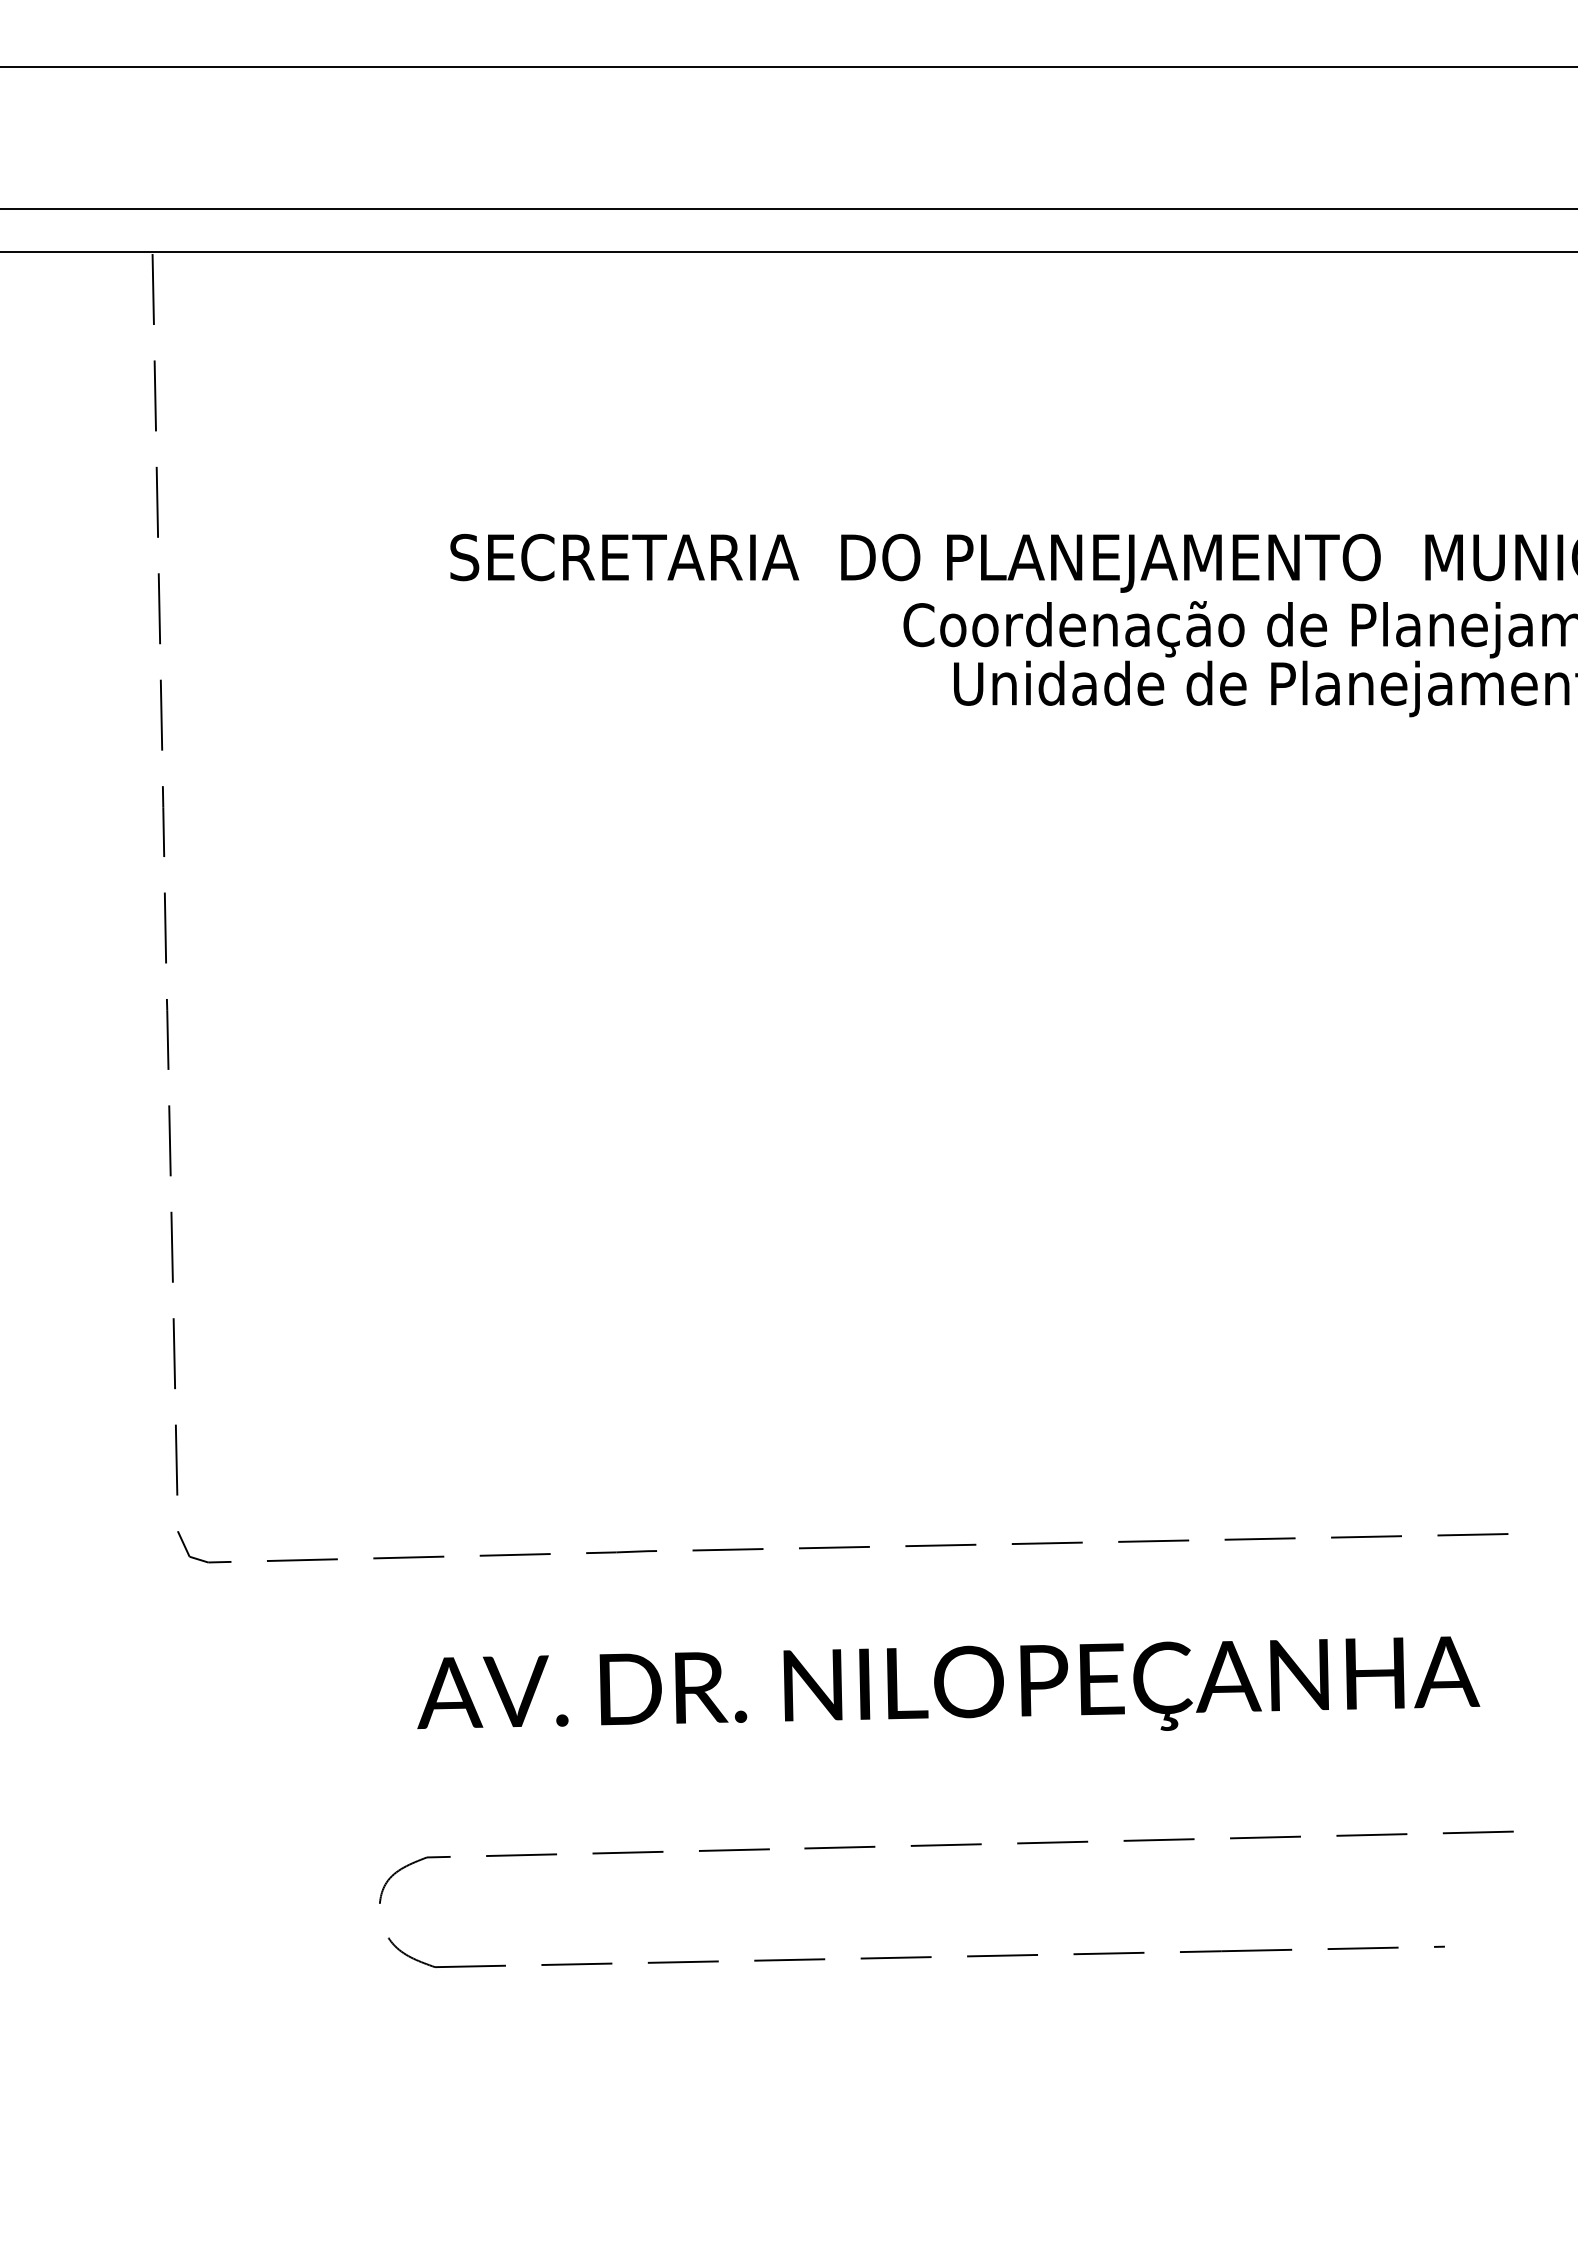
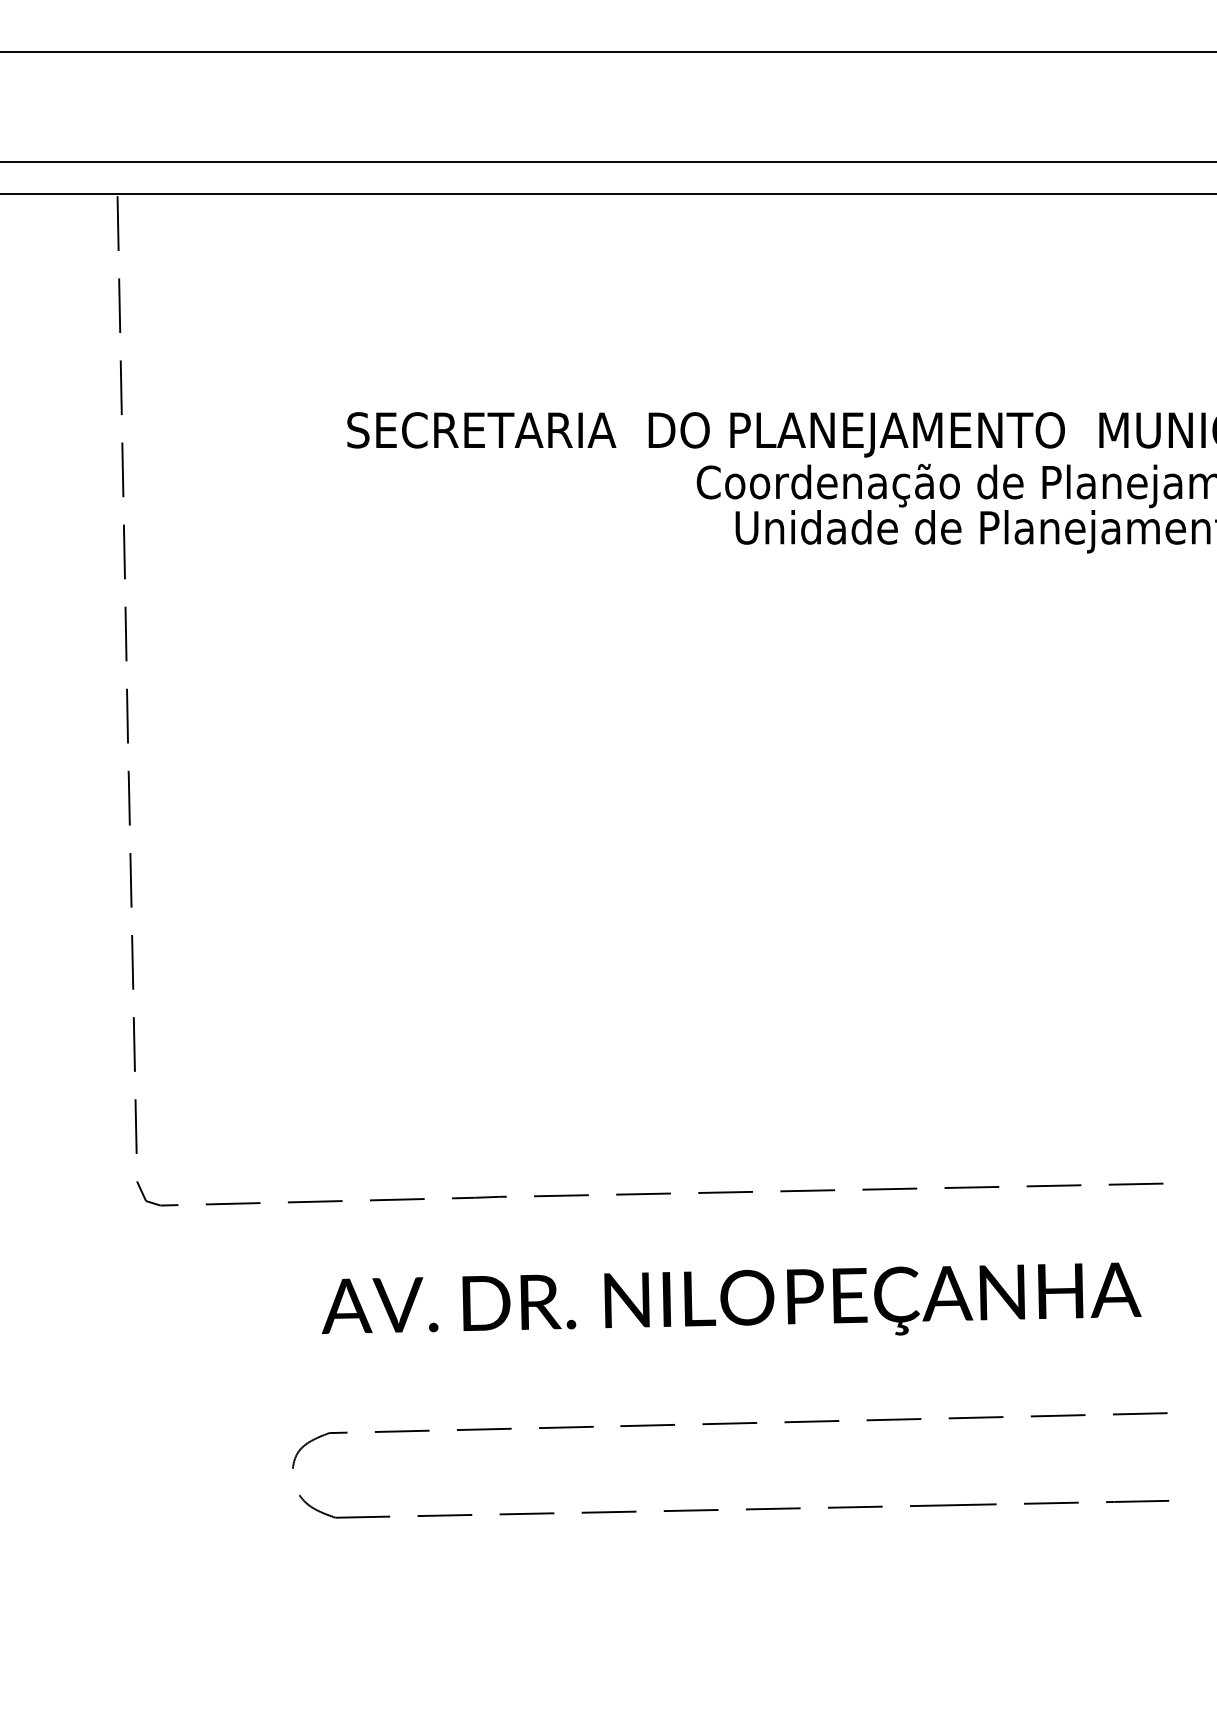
line: (1479, 1945) -> (1141, 1501), added

